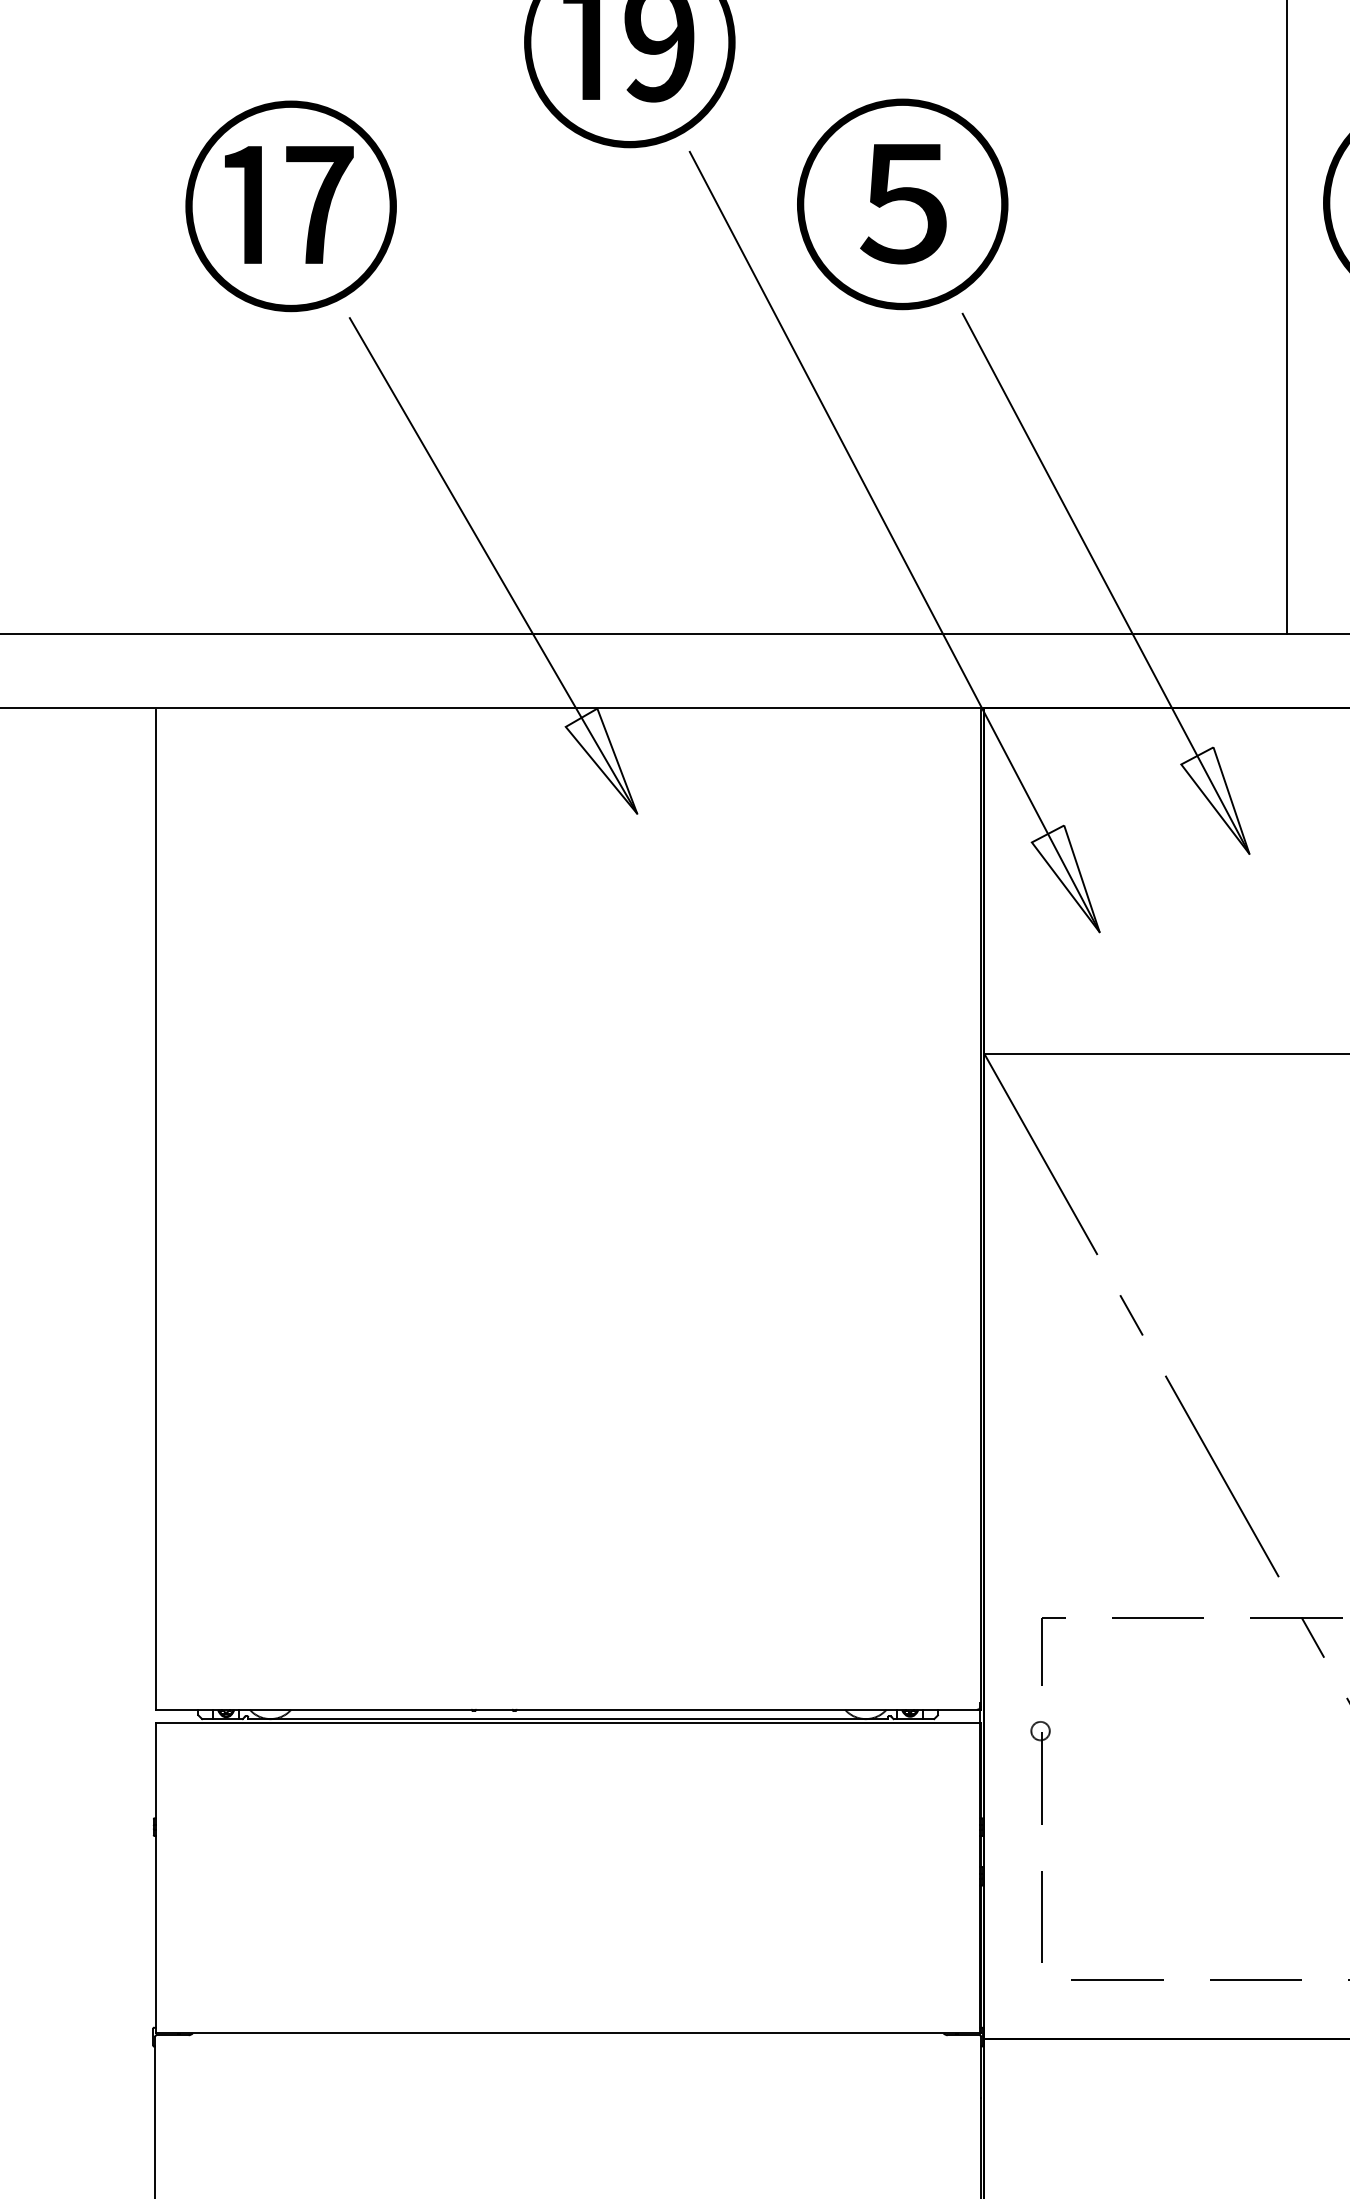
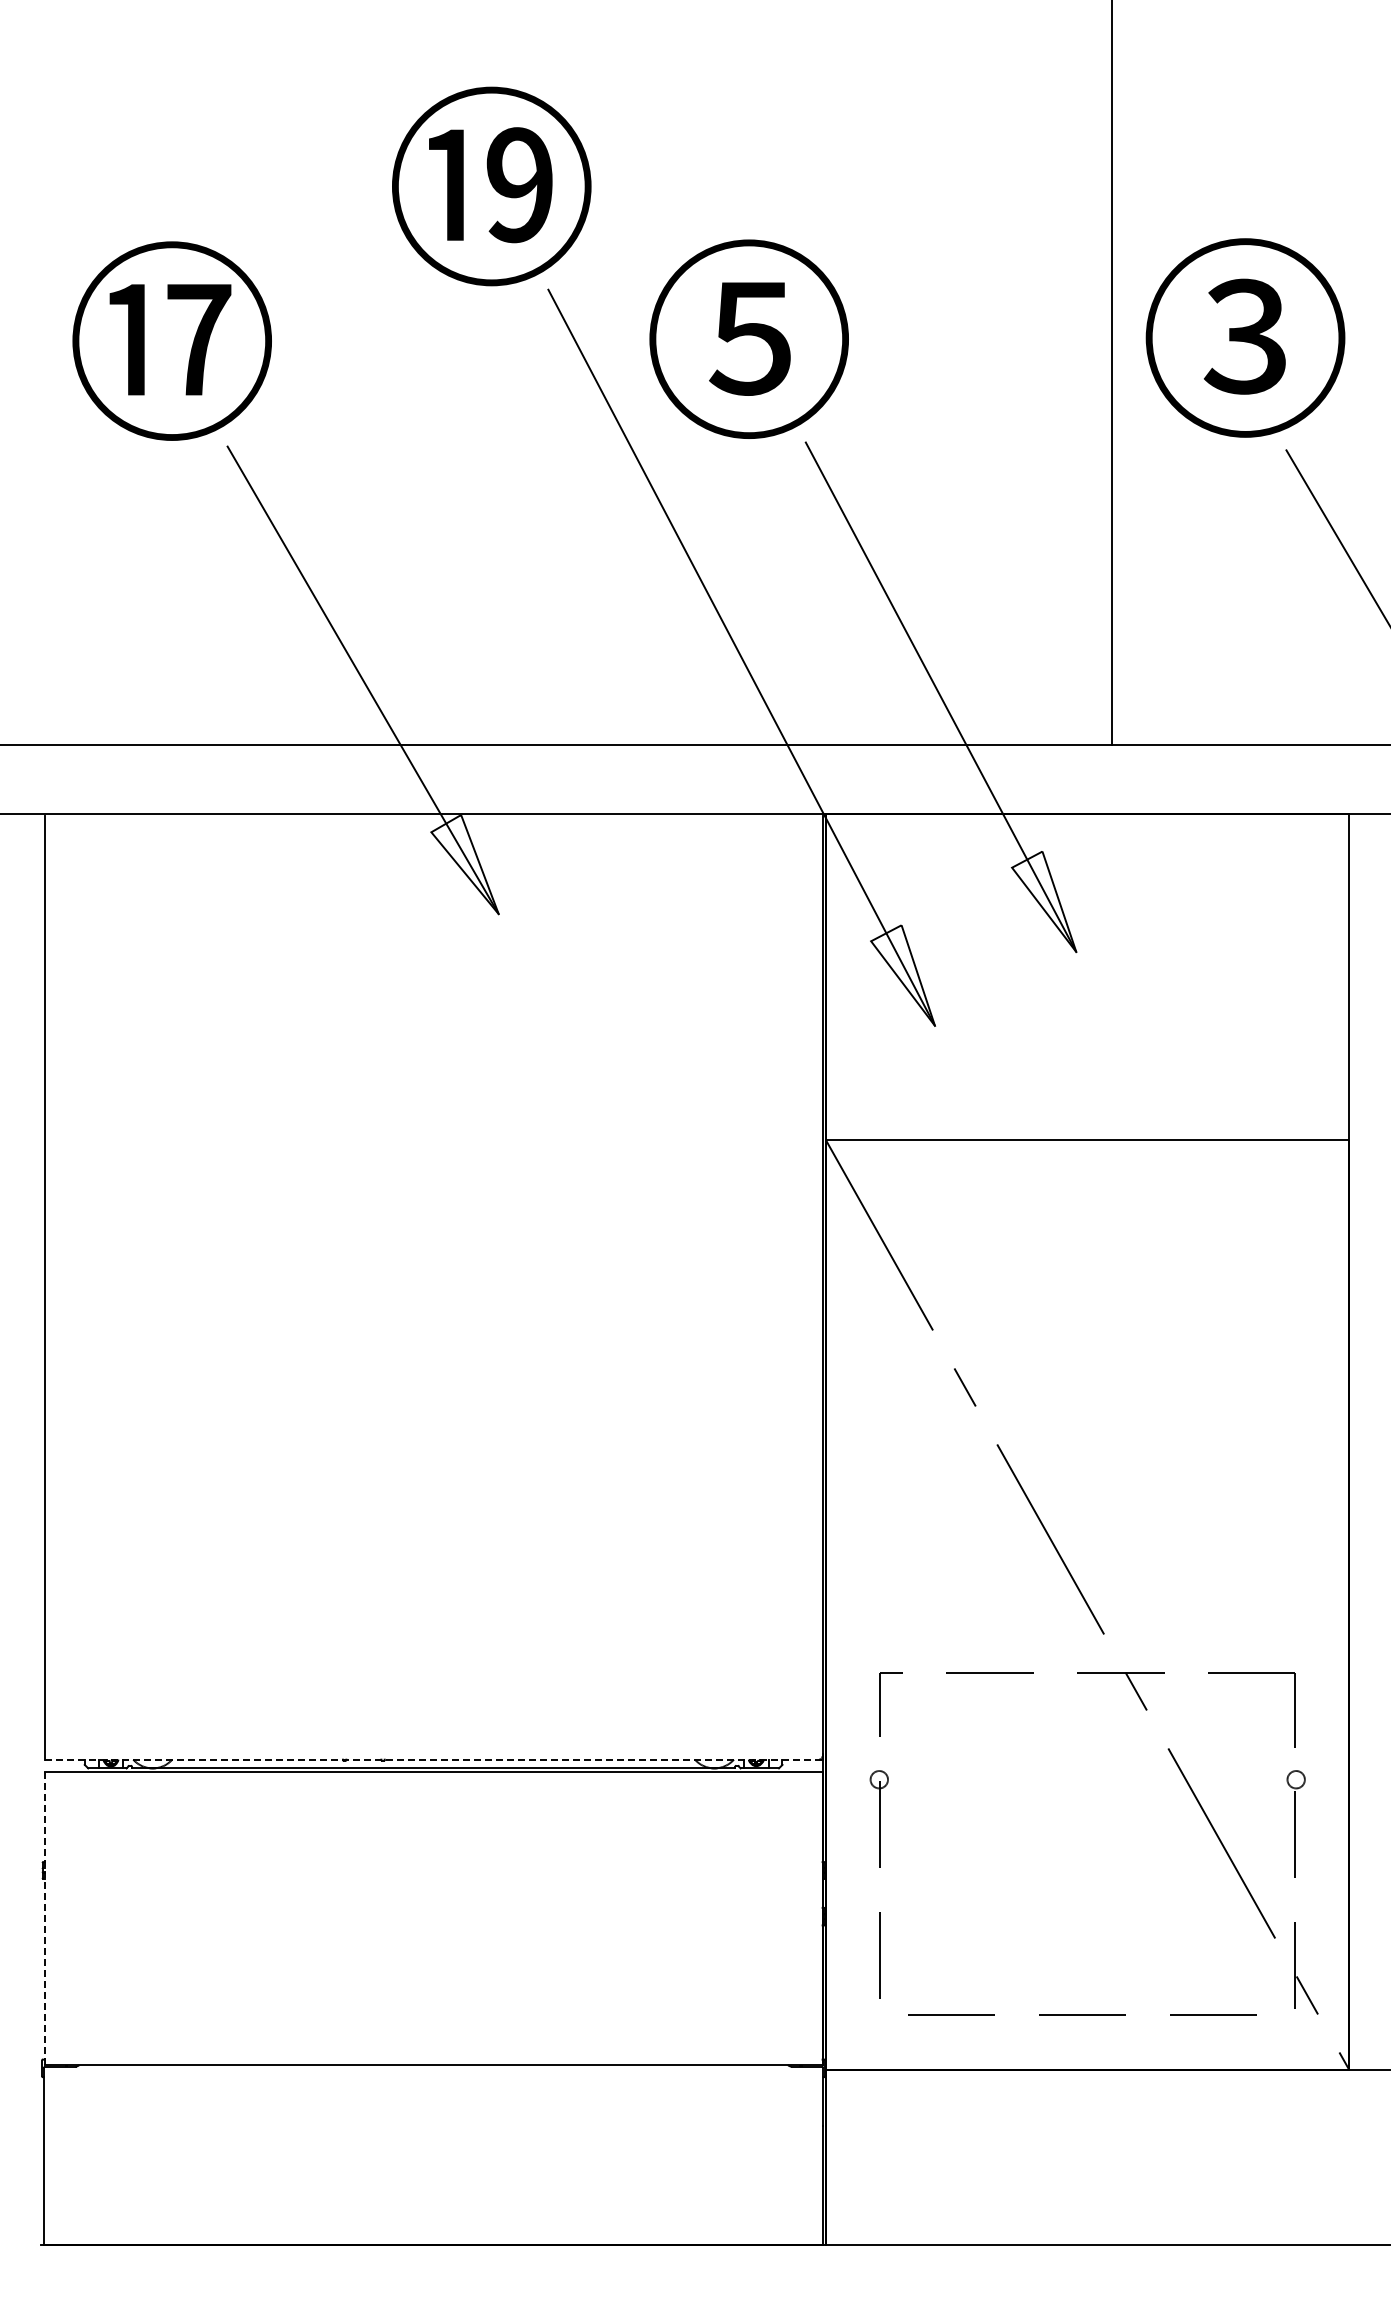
line: (568, 1709) -> (433, 1759), solid -> dashed
line: (155, 1878) -> (44, 1918), solid -> dashed

